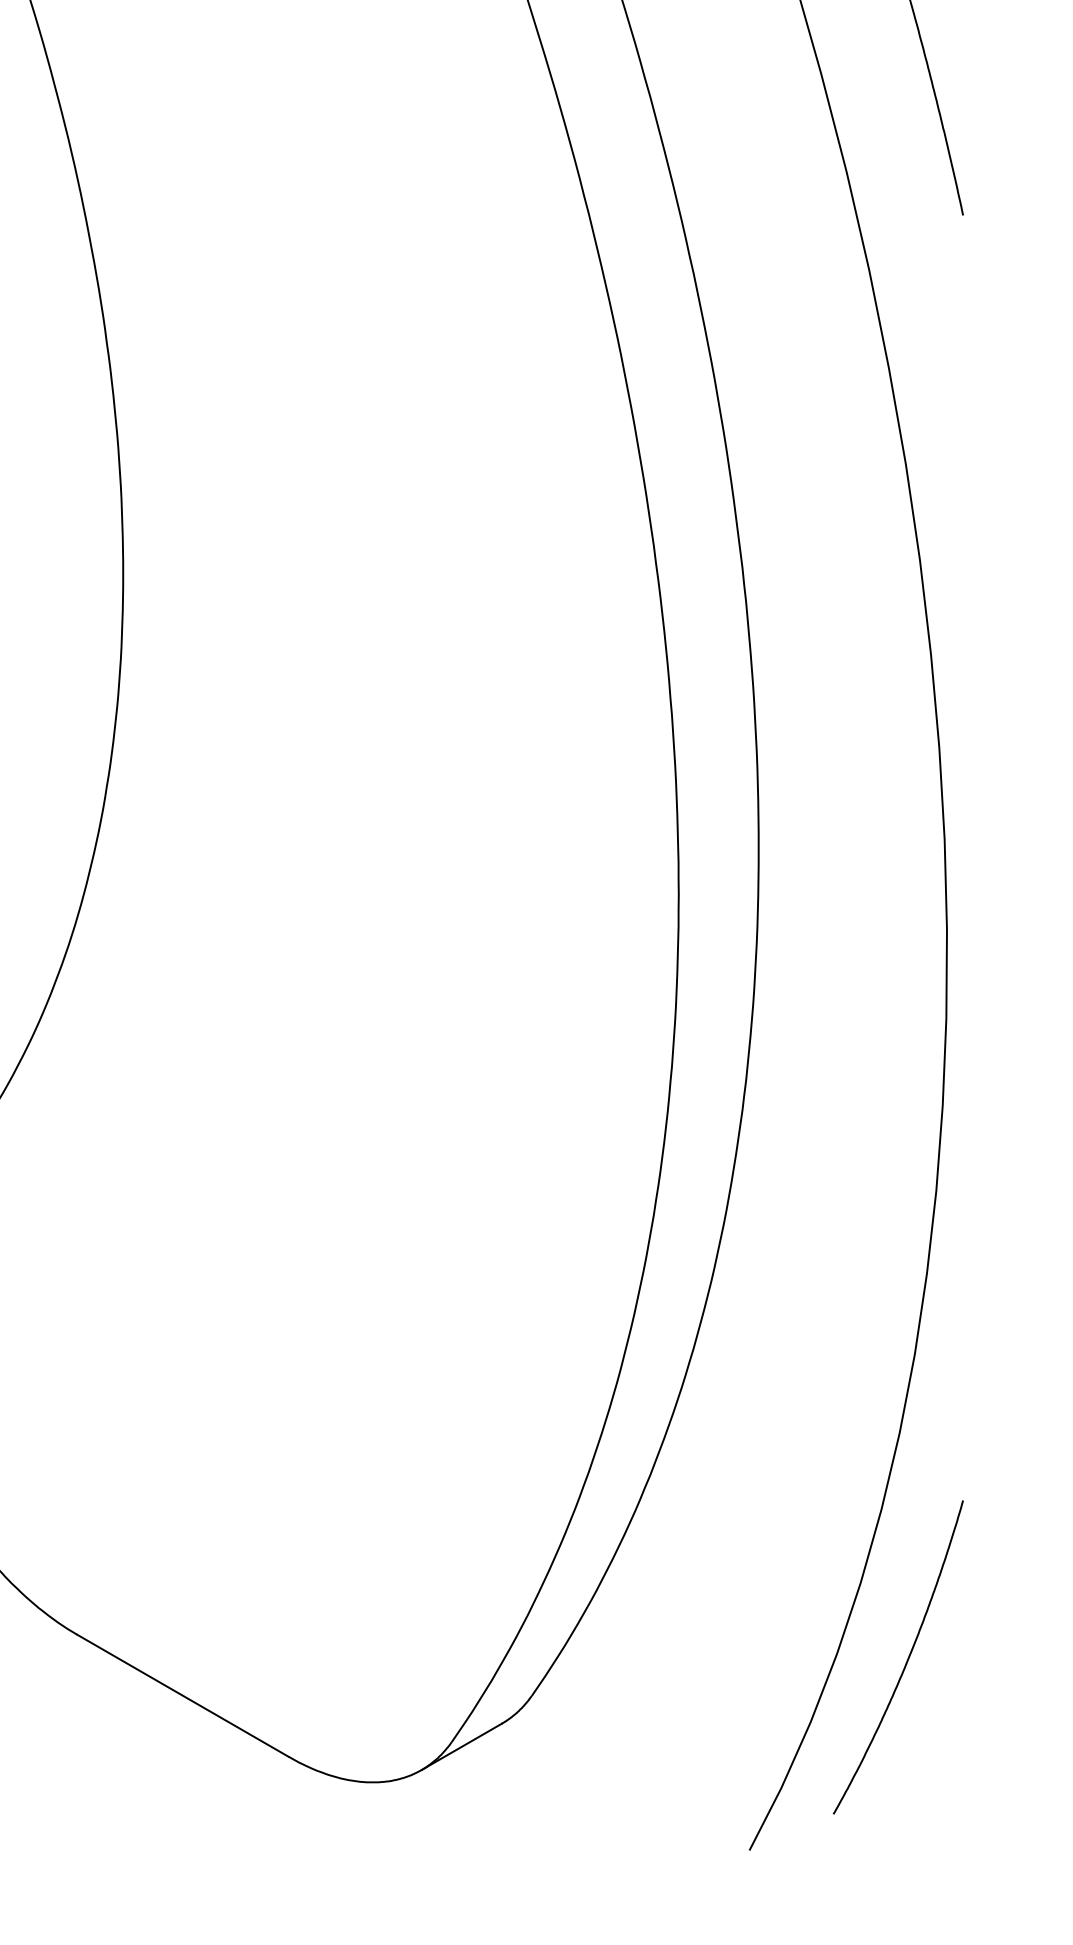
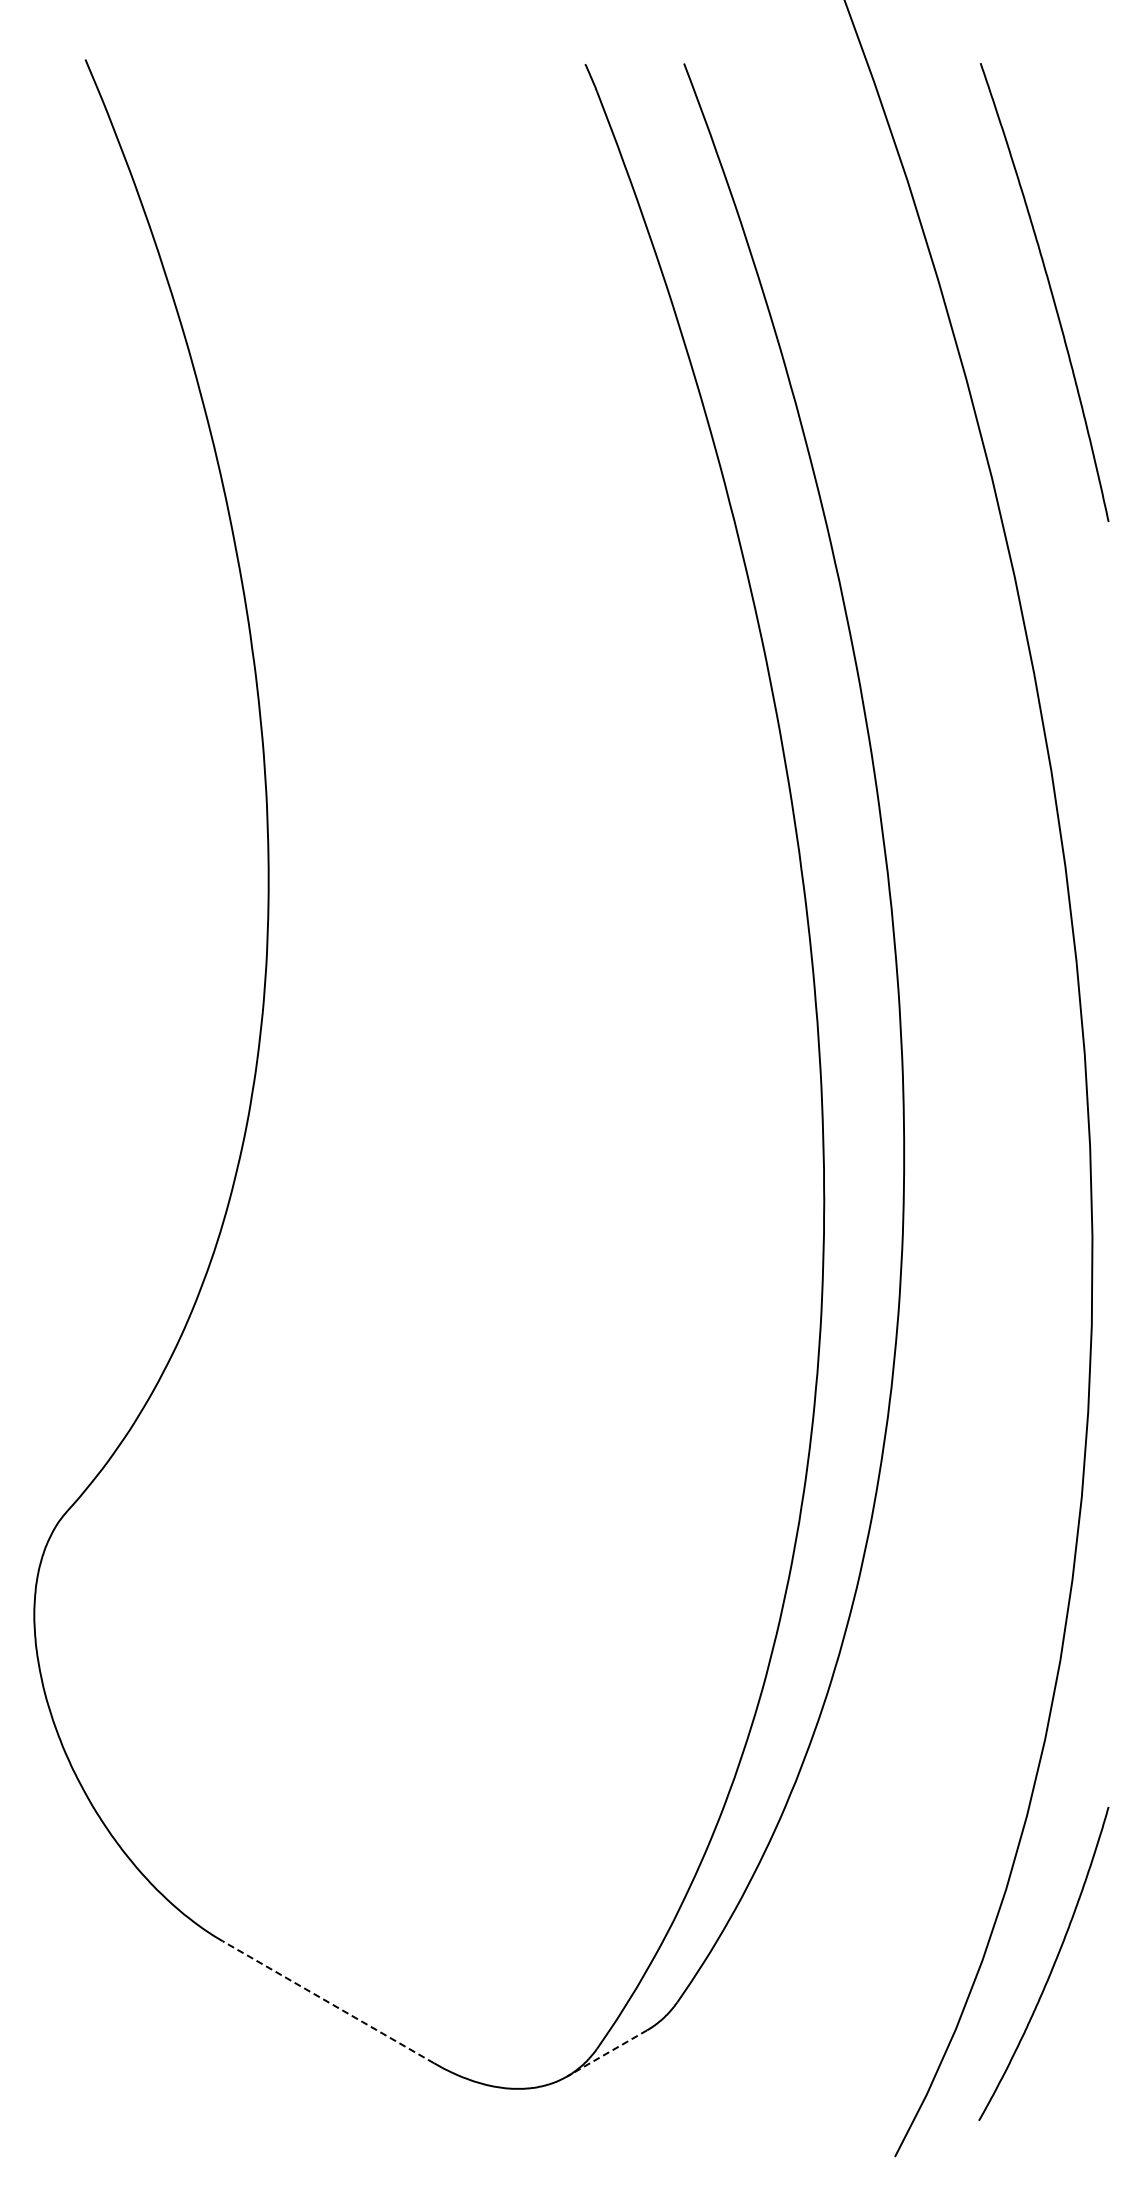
line: (182, 1695) -> (327, 2001), solid -> dashed
line: (461, 1747) -> (606, 2053), solid -> dashed

